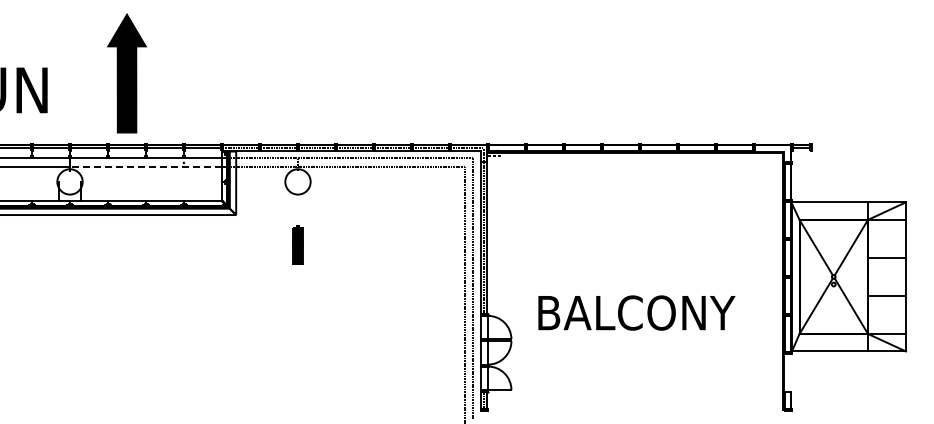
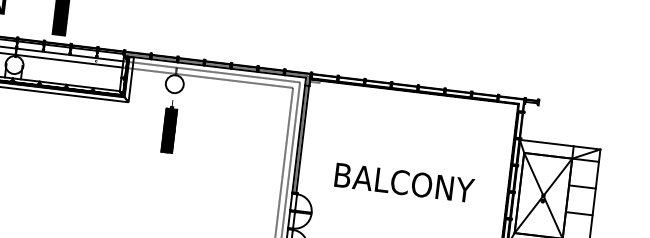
line: (146, 167) -> (69, 61), dashed -> solid
part: (297, 242) -> (169, 126), size x1.67
text: (636, 312) -> (404, 182), moved

